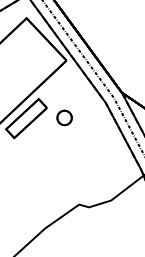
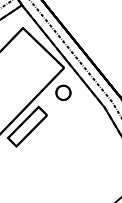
part: (64, 117) -> (63, 92), moved

